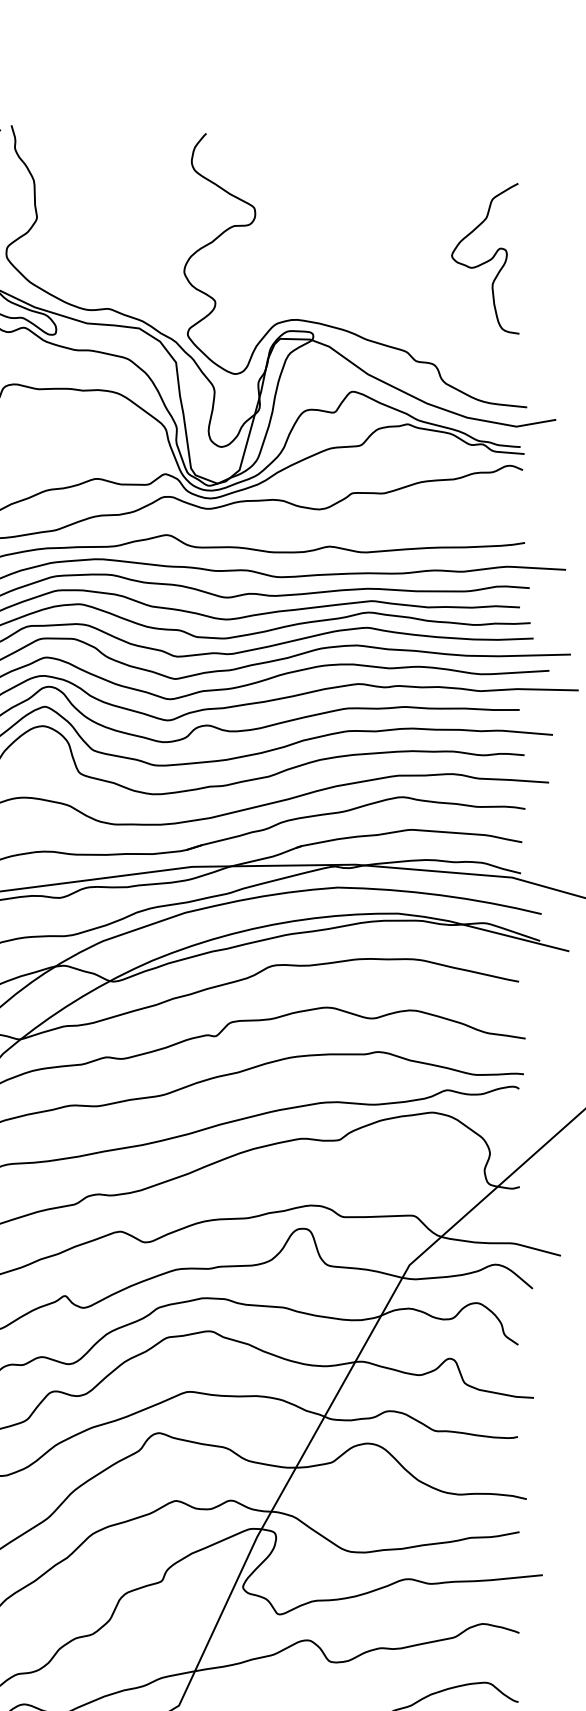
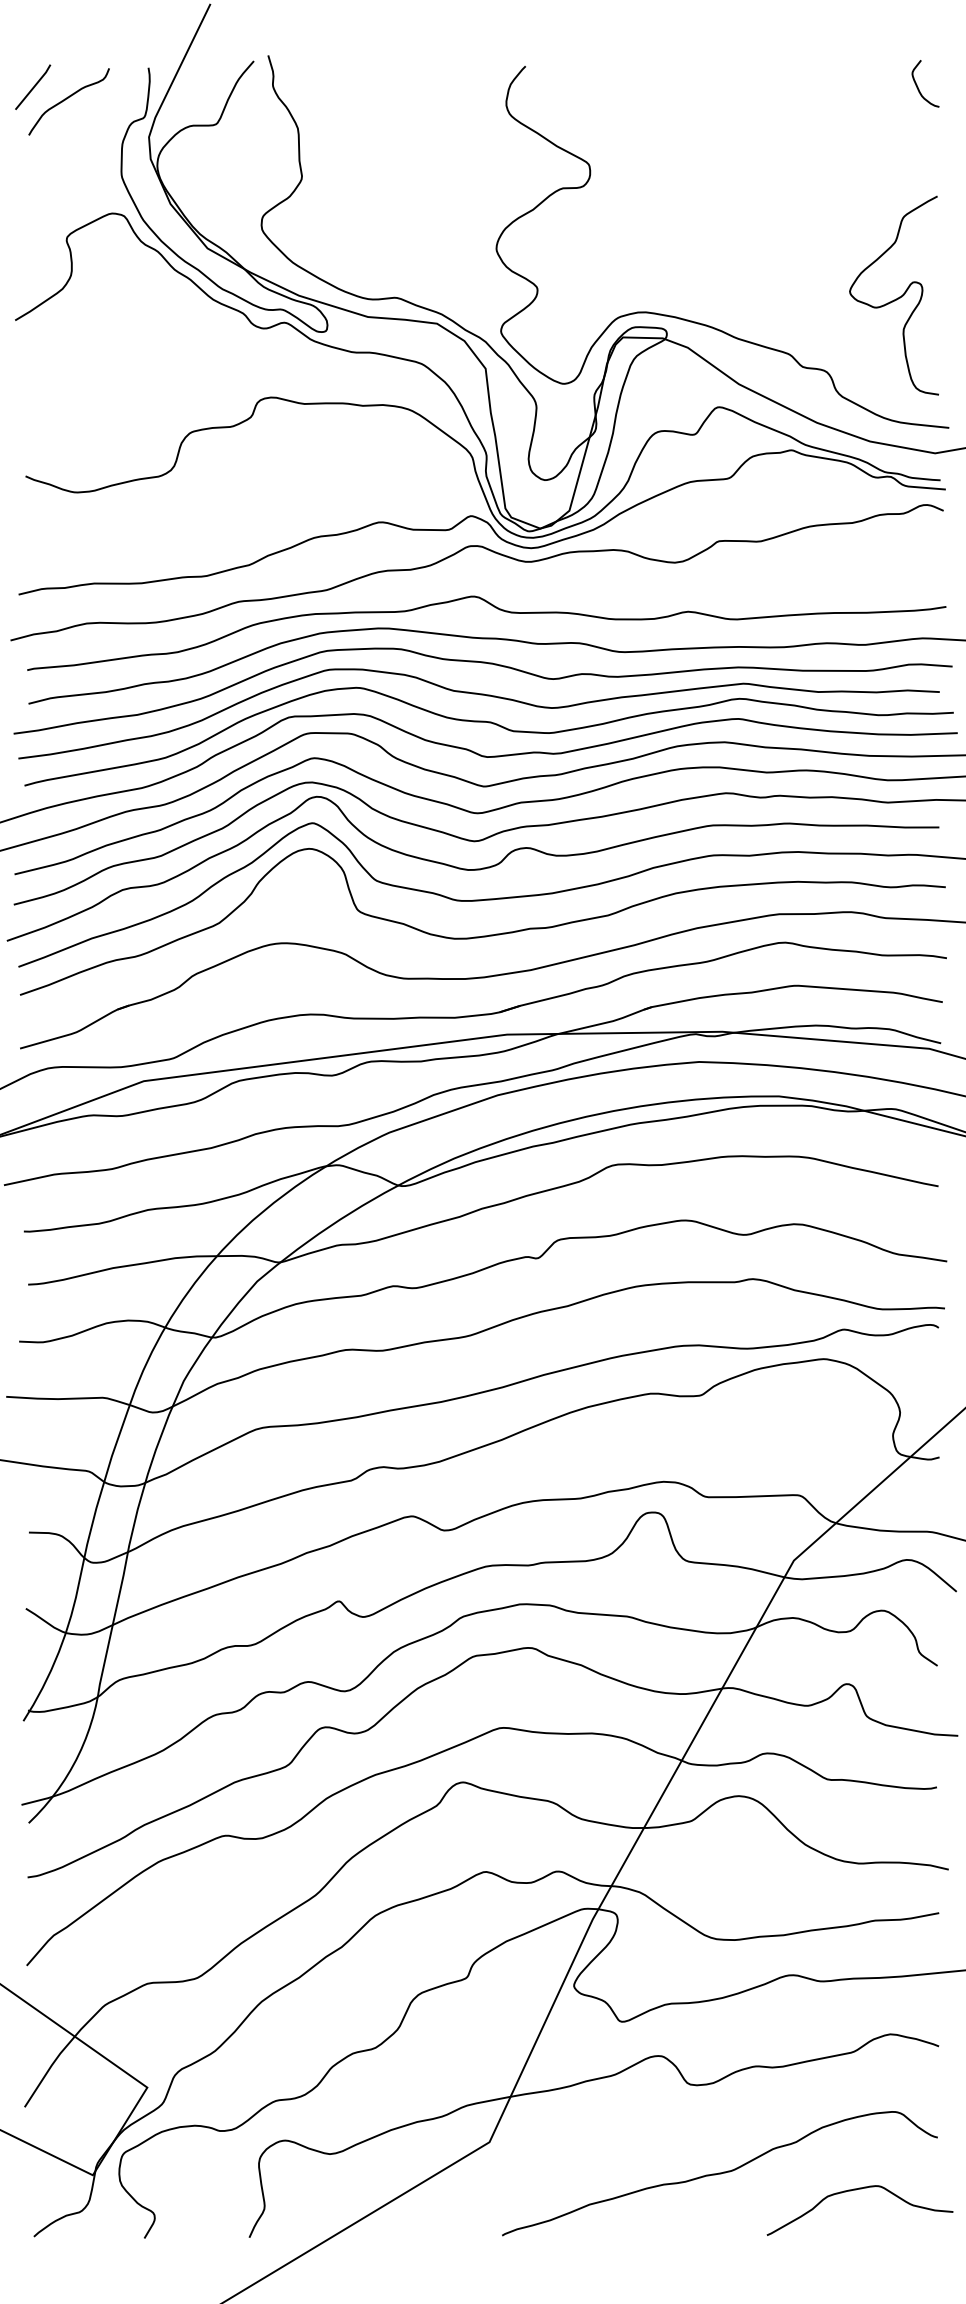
curve: (503, 148) -> (918, 86), added
curve: (485, 261) -> (894, 299), moved

